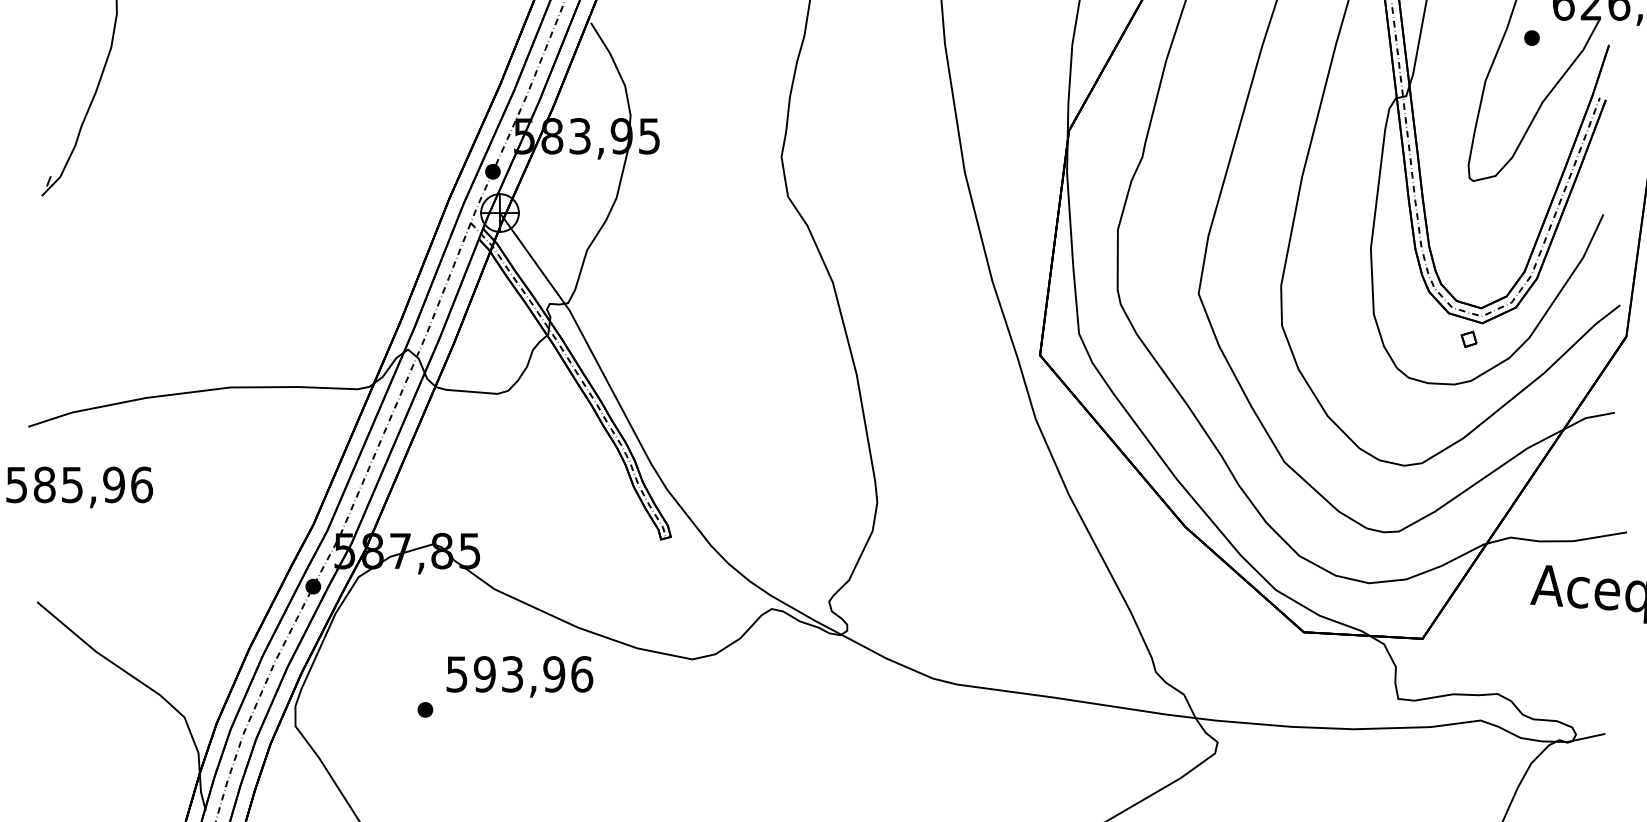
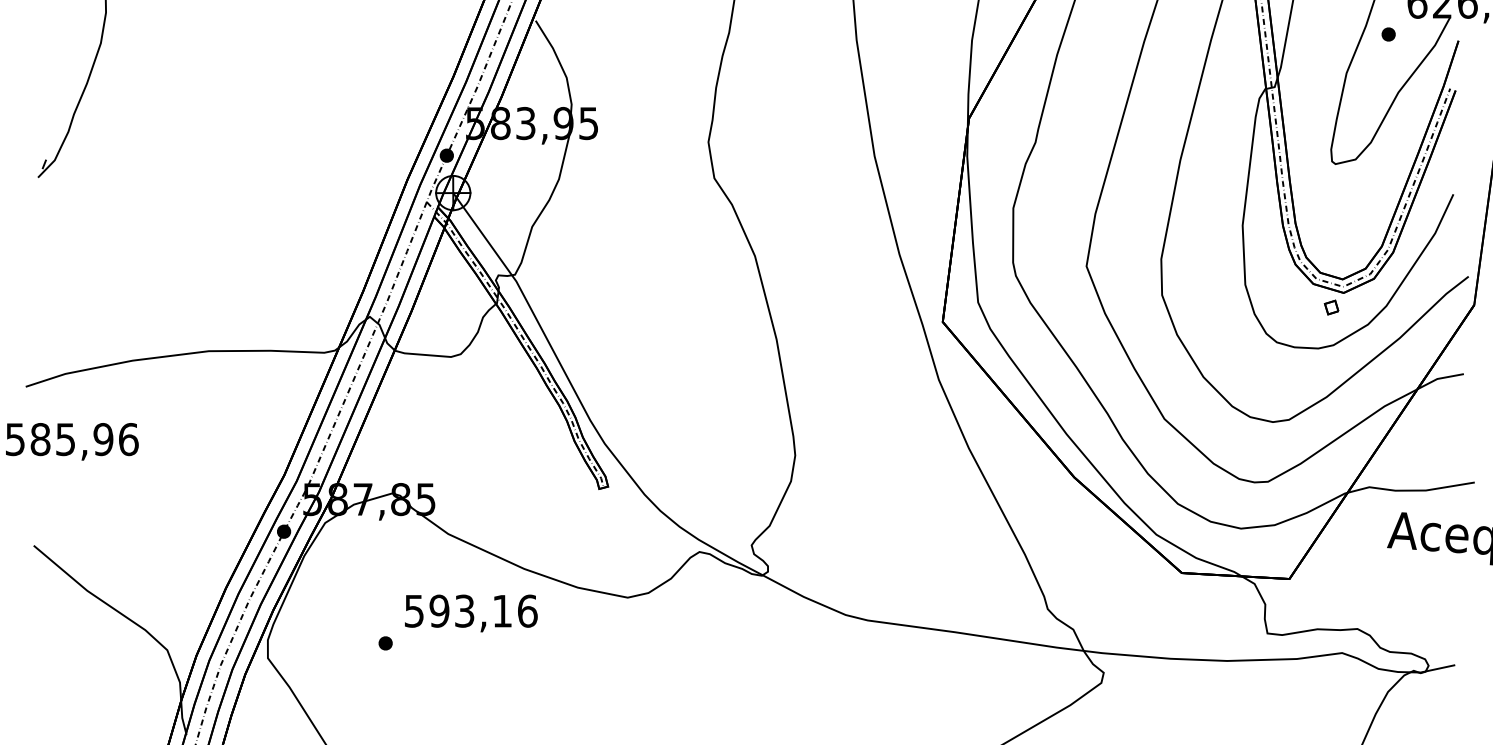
text: (554, 674) -> (502, 611), 593,96 -> 593,16

